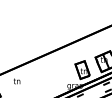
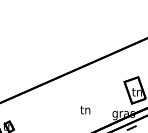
text: (16, 81) -> (84, 110), moved

